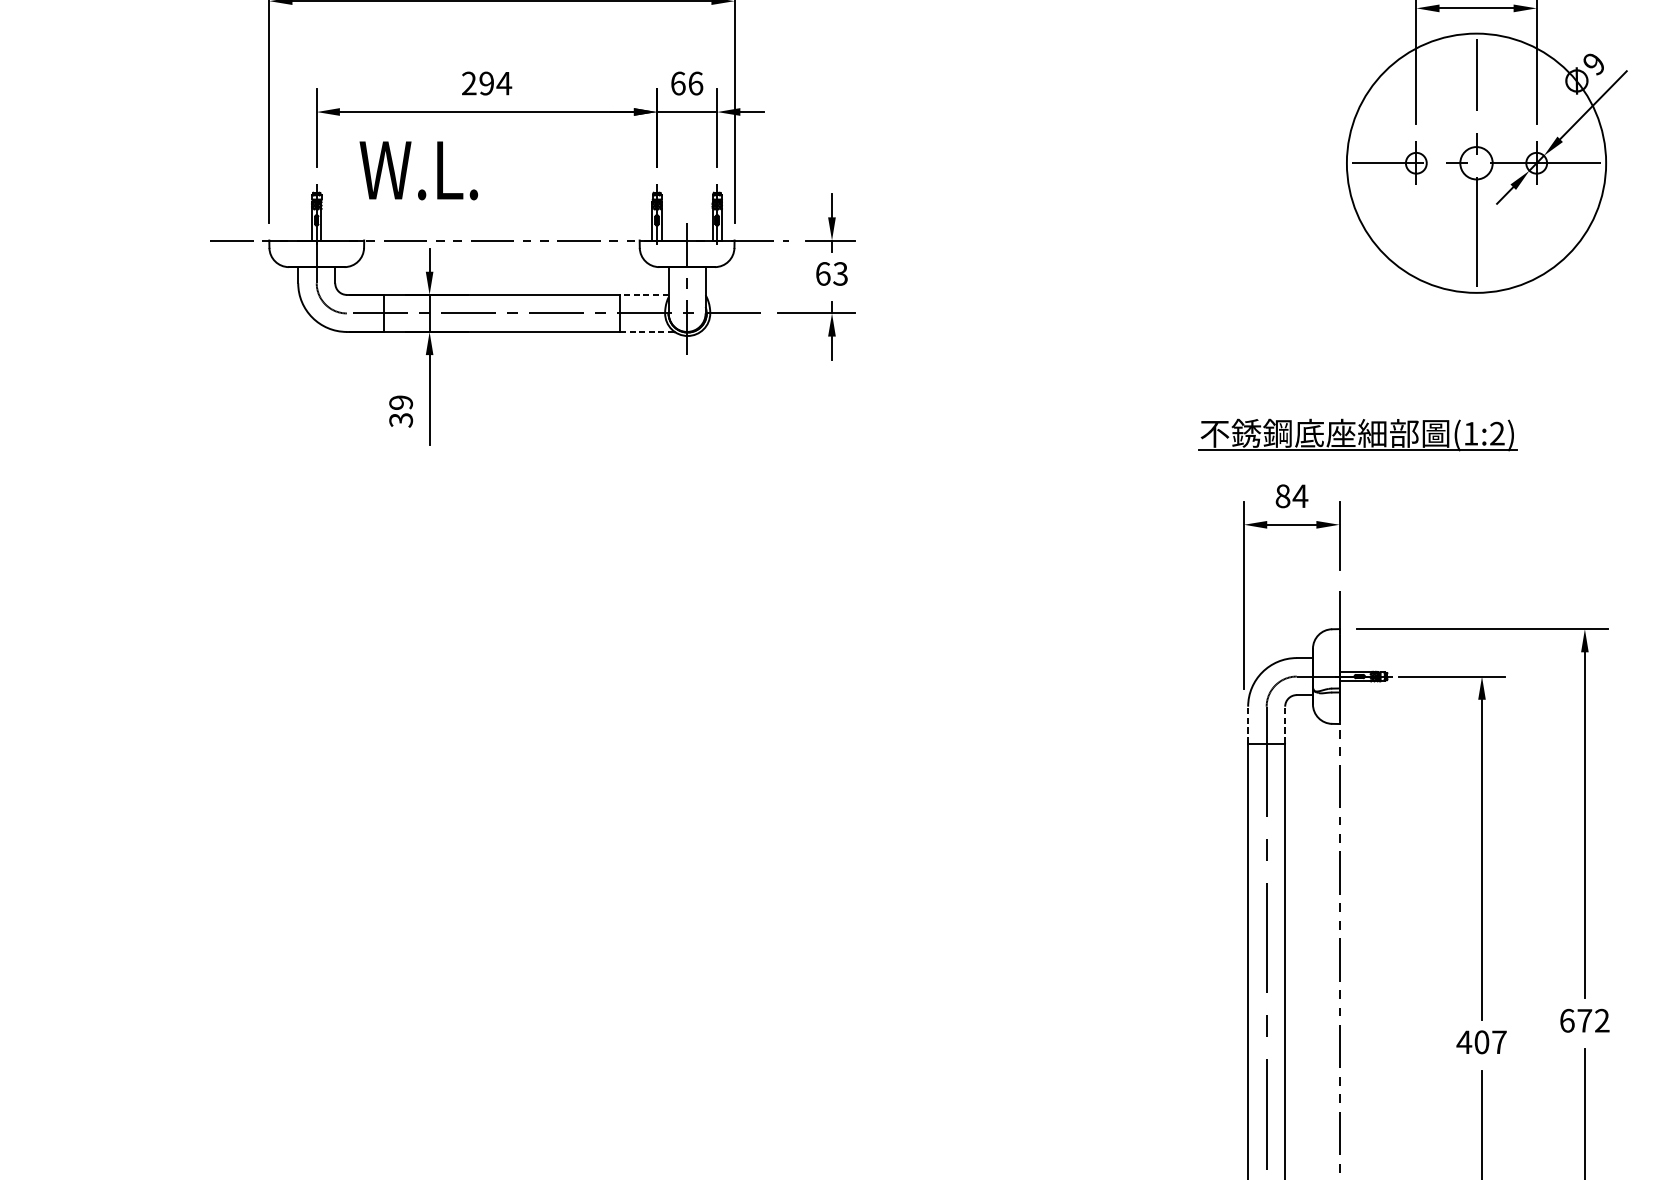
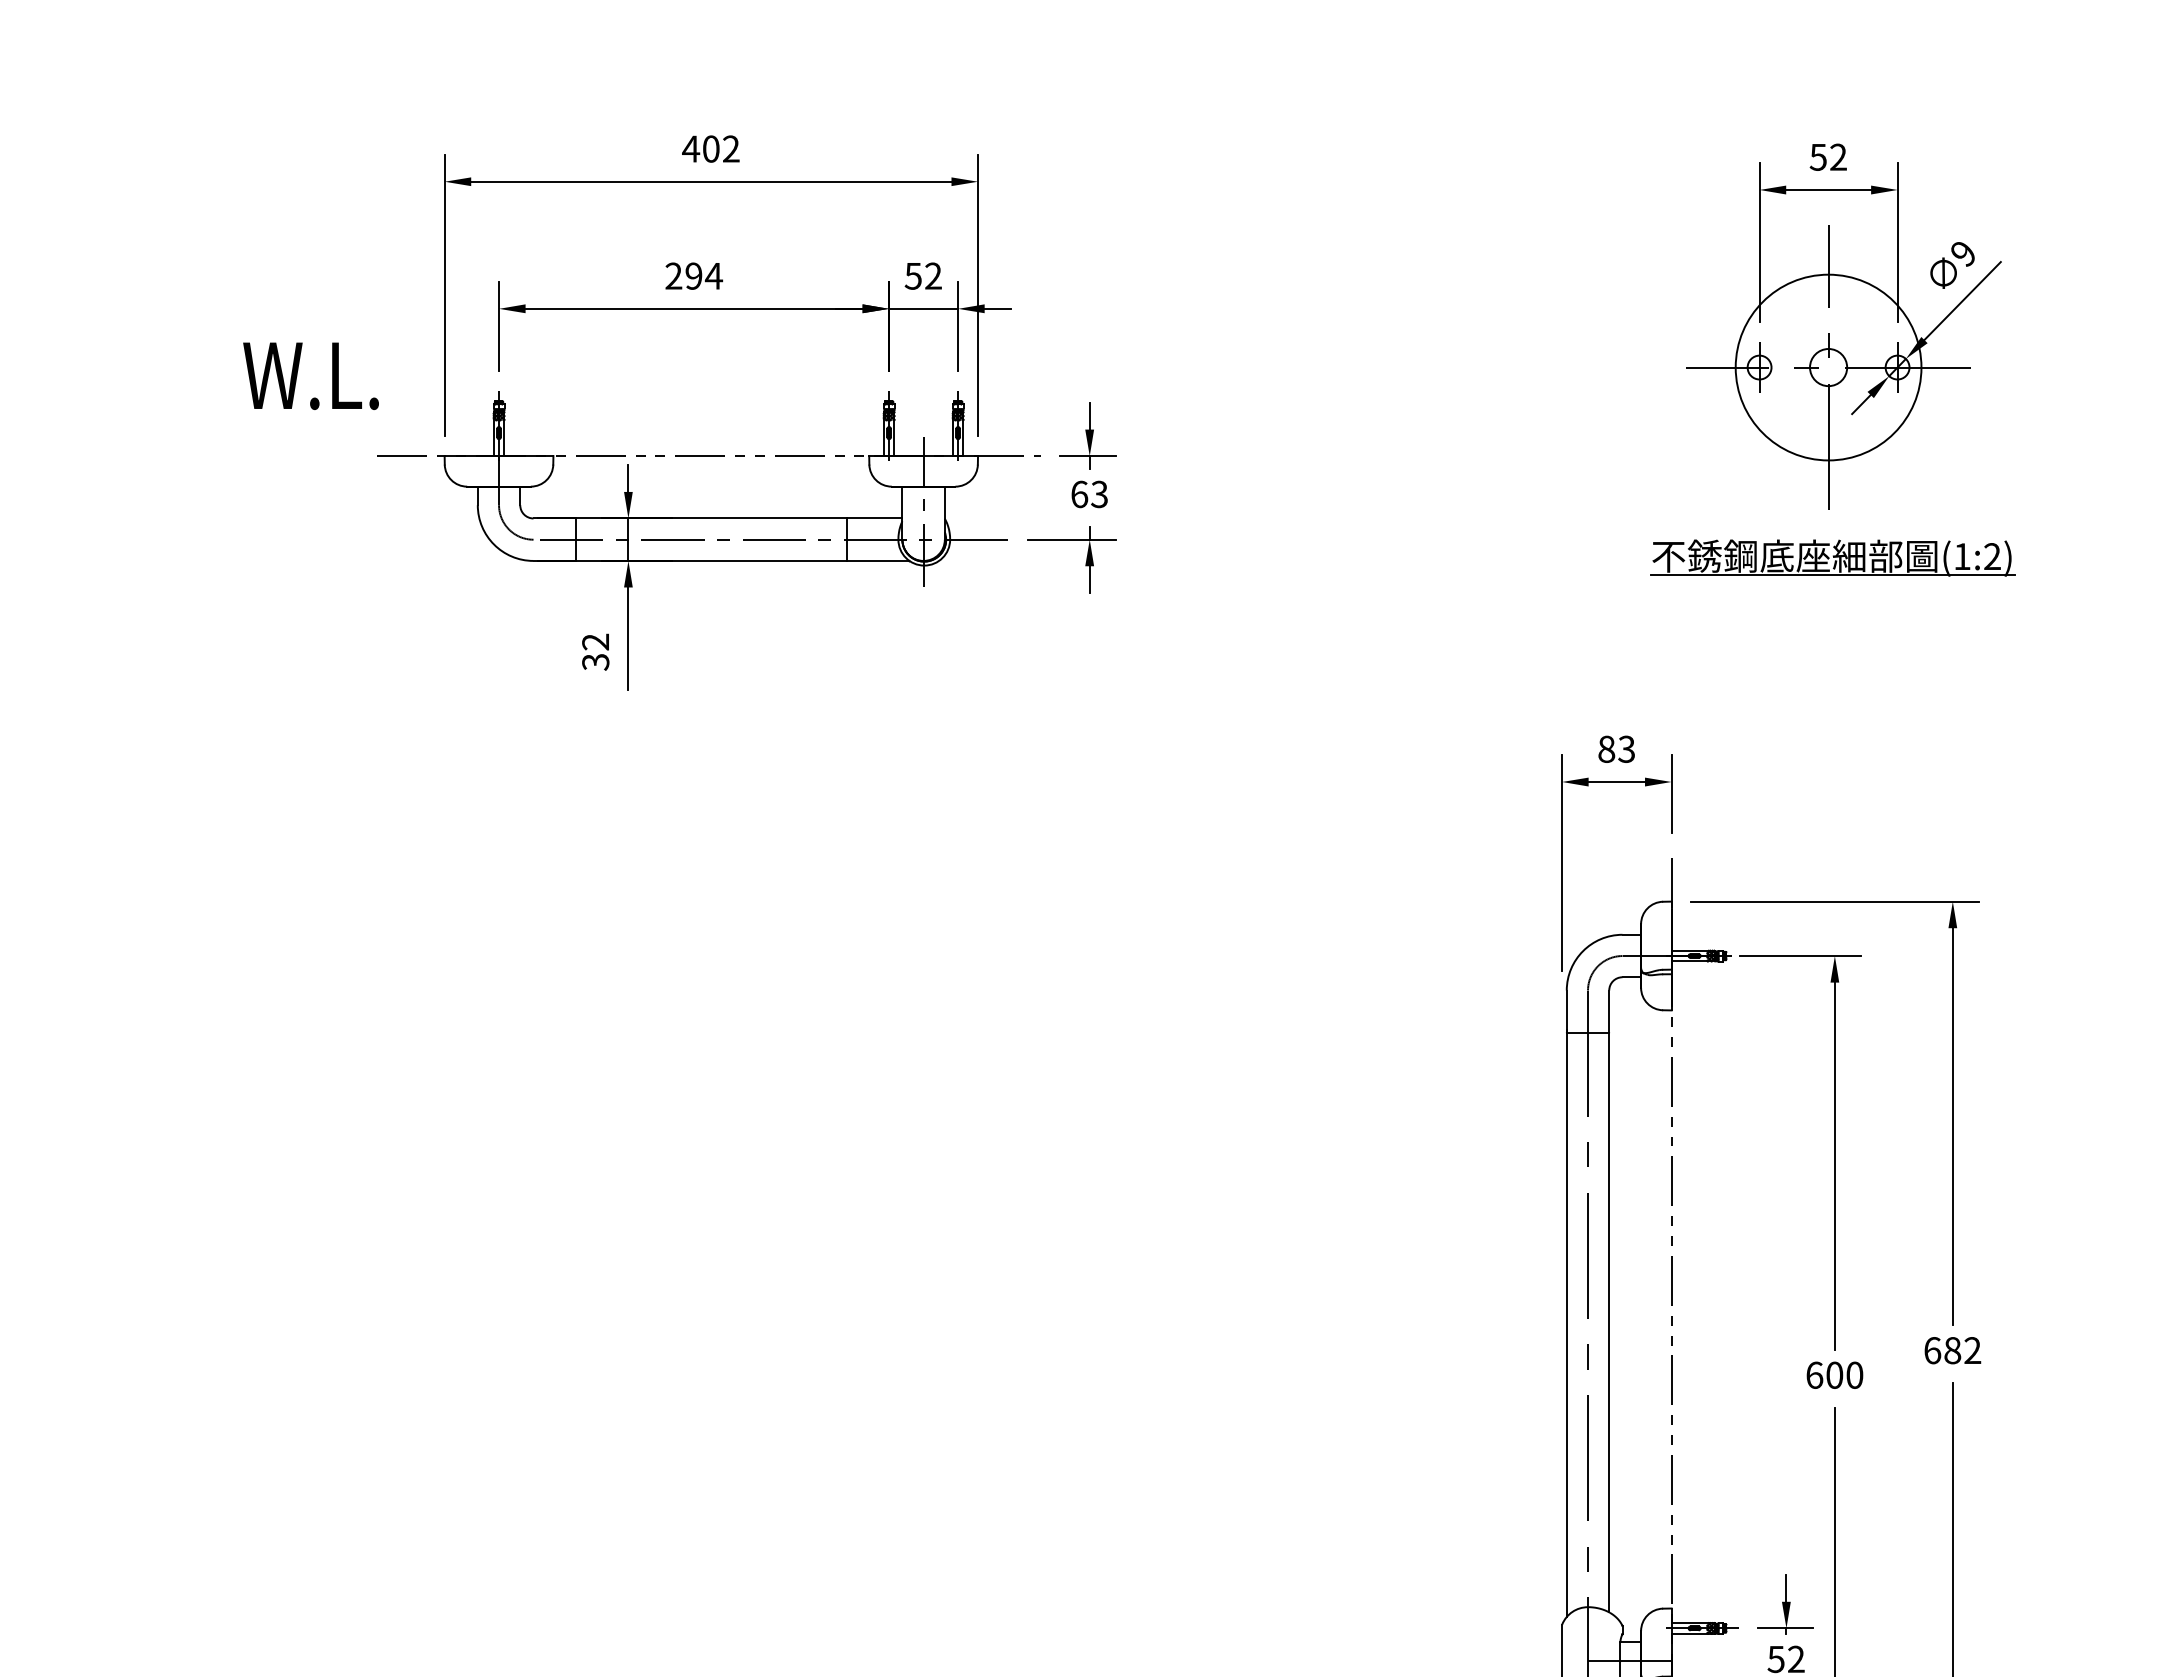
text: (687, 82) -> (923, 275), 66 -> 52
circle: (1476, 163) -> (1828, 367), size x0.62
text: (418, 170) -> (310, 375), moved
line: (644, 294) -> (874, 518), dashed -> solid
line: (647, 331) -> (878, 560), dashed -> solid
text: (400, 402) -> (595, 641), 39 -> 32
part: (1357, 434) -> (1832, 557), moved
text: (1300, 495) -> (1626, 748), 84 -> 83
line: (1247, 724) -> (1566, 1011), dashed -> solid
line: (1285, 724) -> (1609, 1011), dashed -> solid
text: (1584, 1020) -> (1952, 1350), 672 -> 682
text: (1481, 1041) -> (1834, 1374), 407 -> 600

